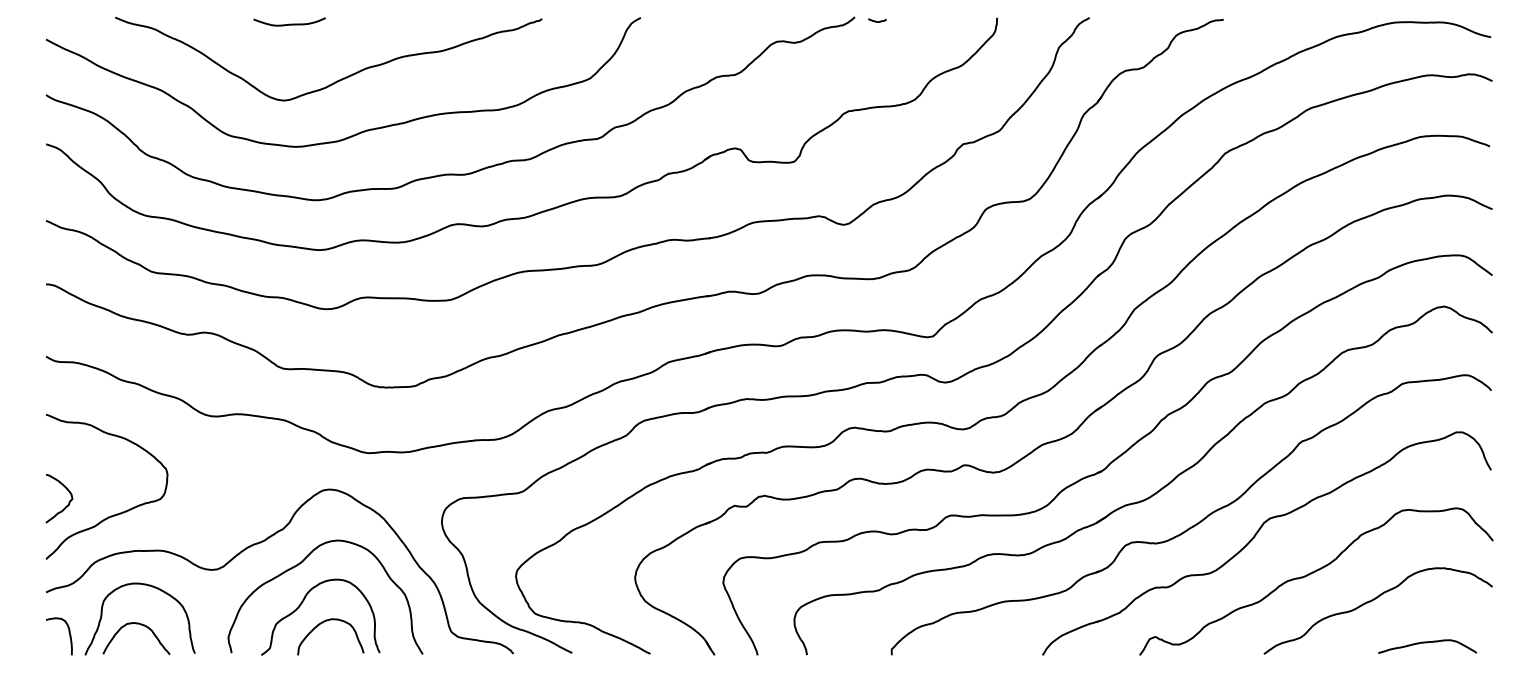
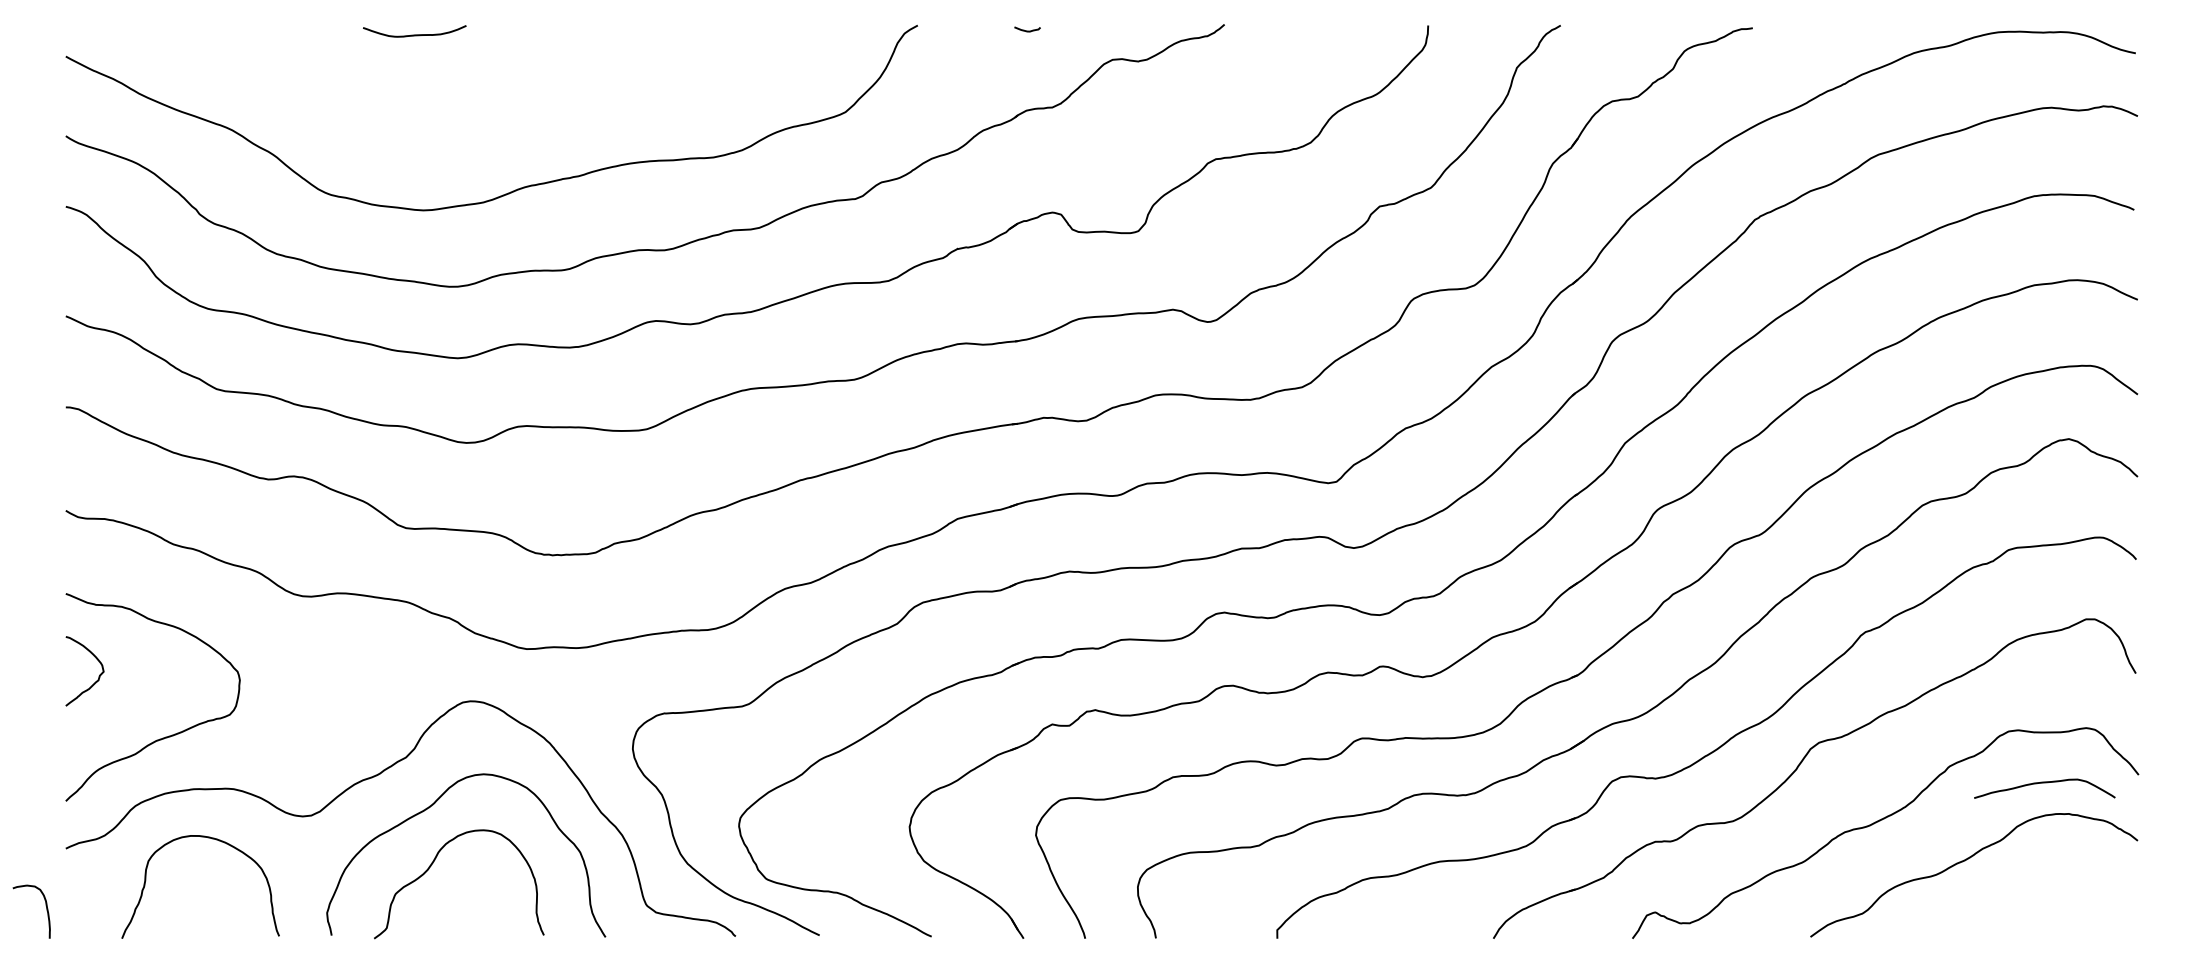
curve: (876, 20) -> (1026, 29), moved
curve: (339, 79) -> (486, 113), removed
curve: (68, 502) -> (97, 676), moved
curve: (321, 624) -> (460, 894), removed
curve: (140, 625) -> (201, 895), removed
curve: (68, 632) -> (44, 906), moved
curve: (1427, 643) -> (2044, 784), moved

